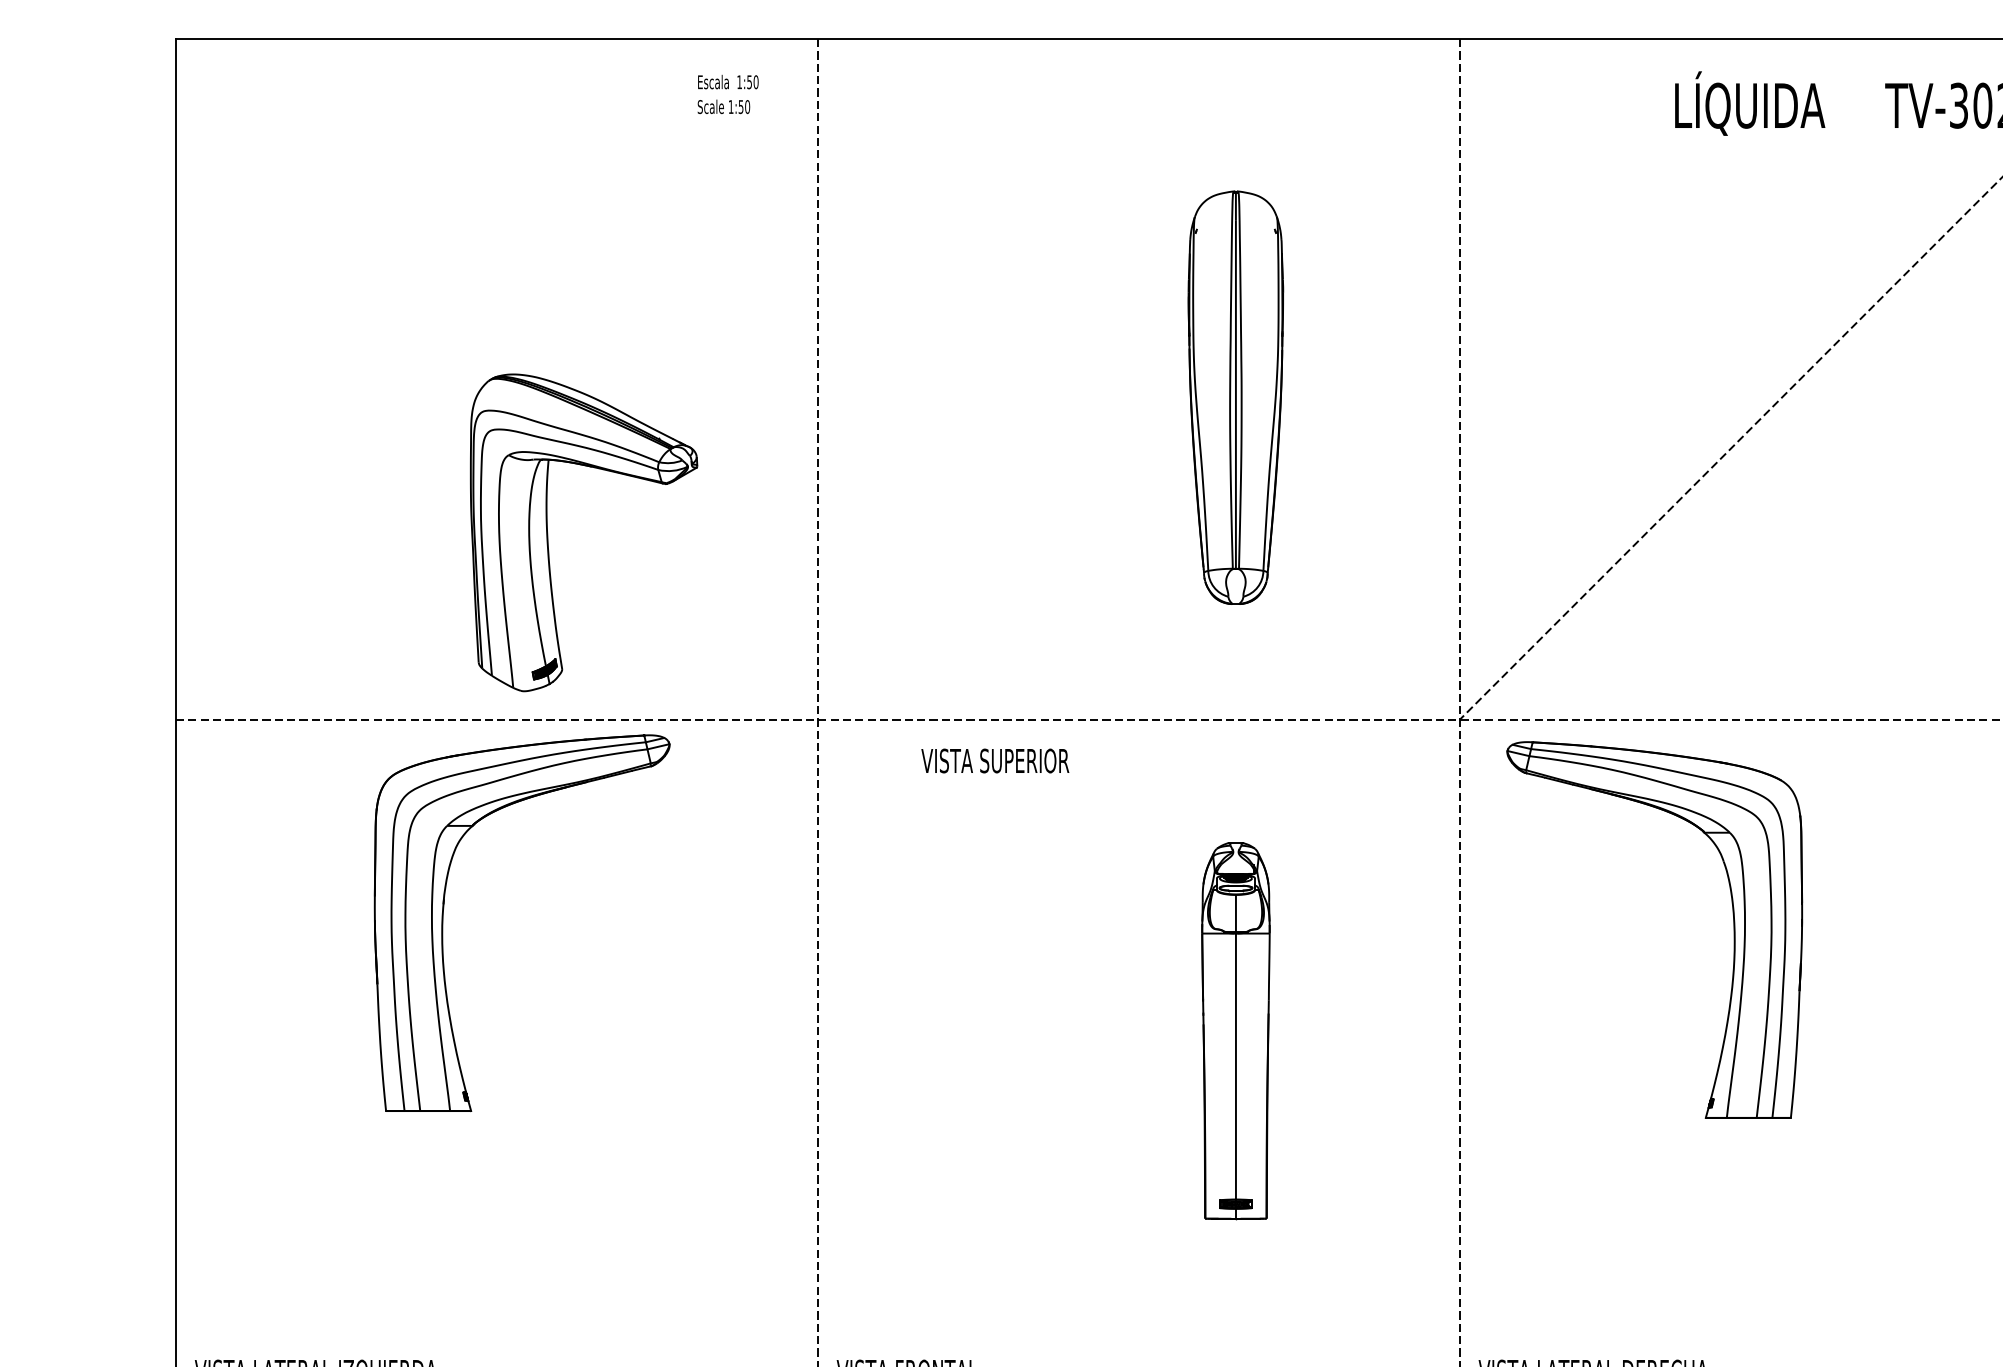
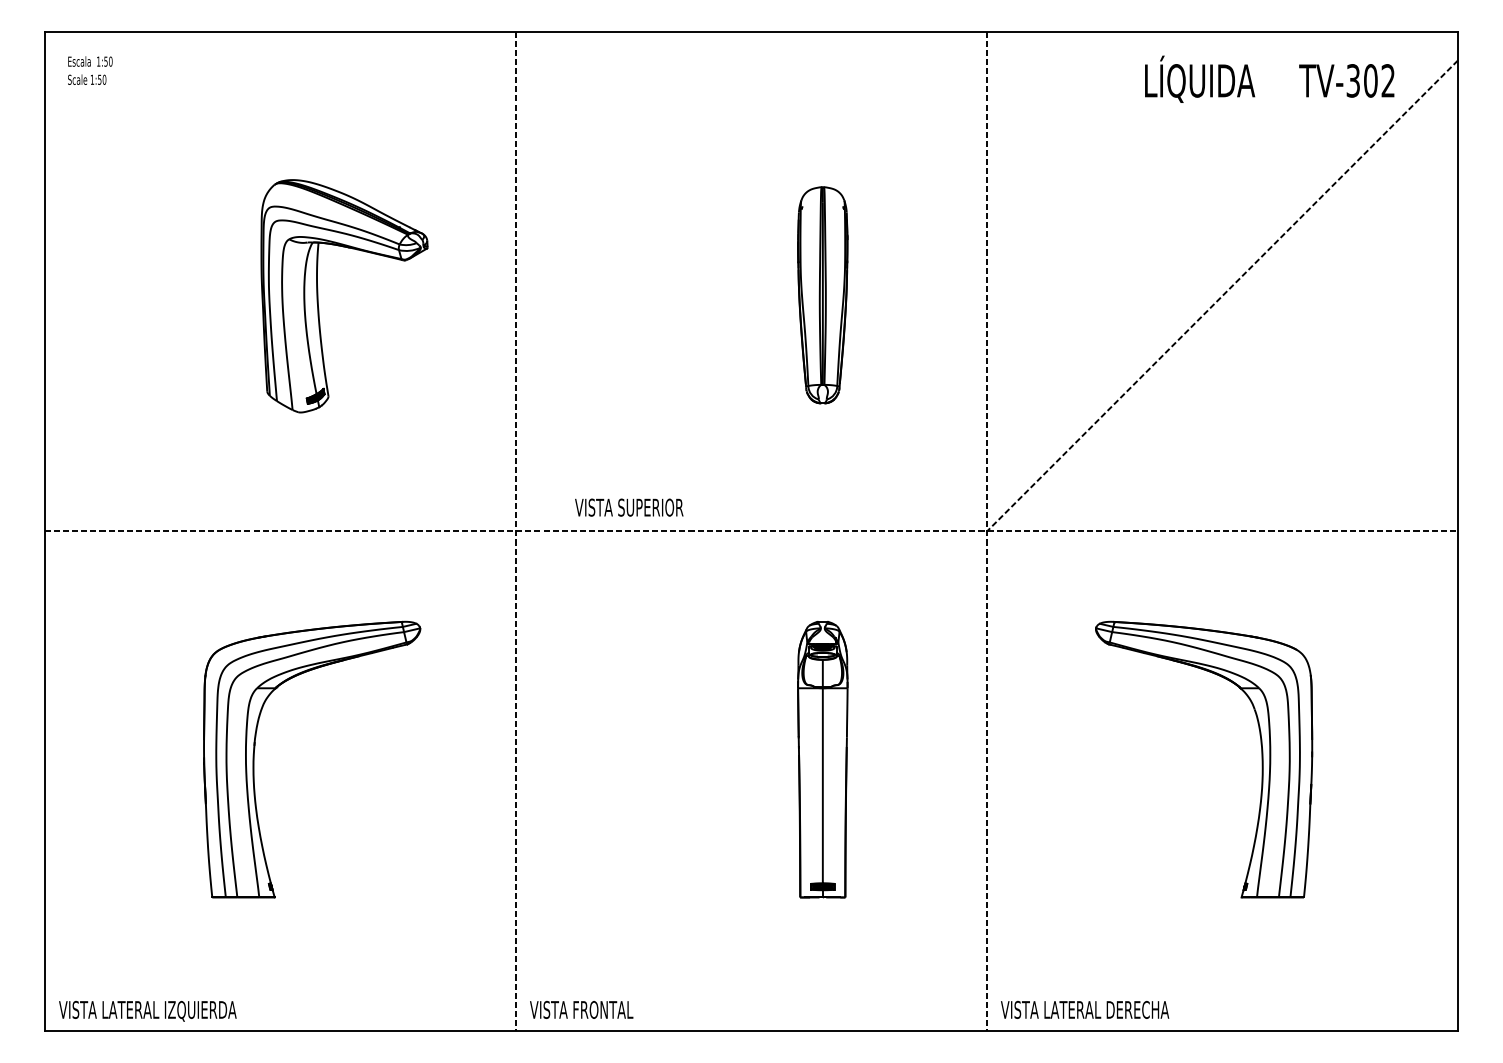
text: (728, 94) -> (90, 70), moved
part: (1235, 398) -> (822, 295), size x0.71
part: (548, 533) -> (318, 296), moved
text: (995, 760) -> (629, 507), moved
part: (443, 922) -> (254, 759), moved
part: (1733, 929) -> (1261, 759), moved

